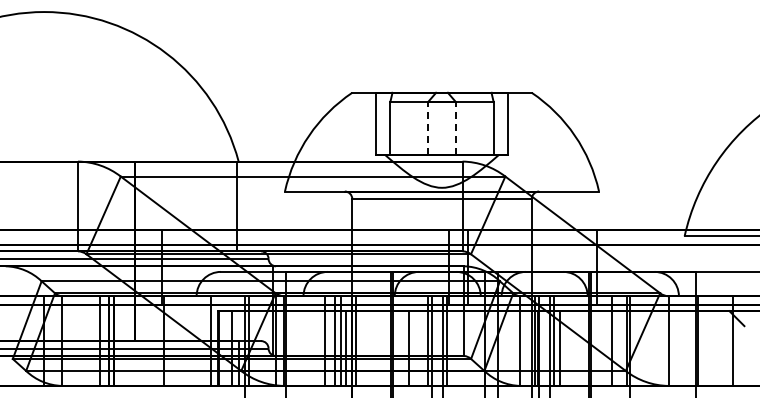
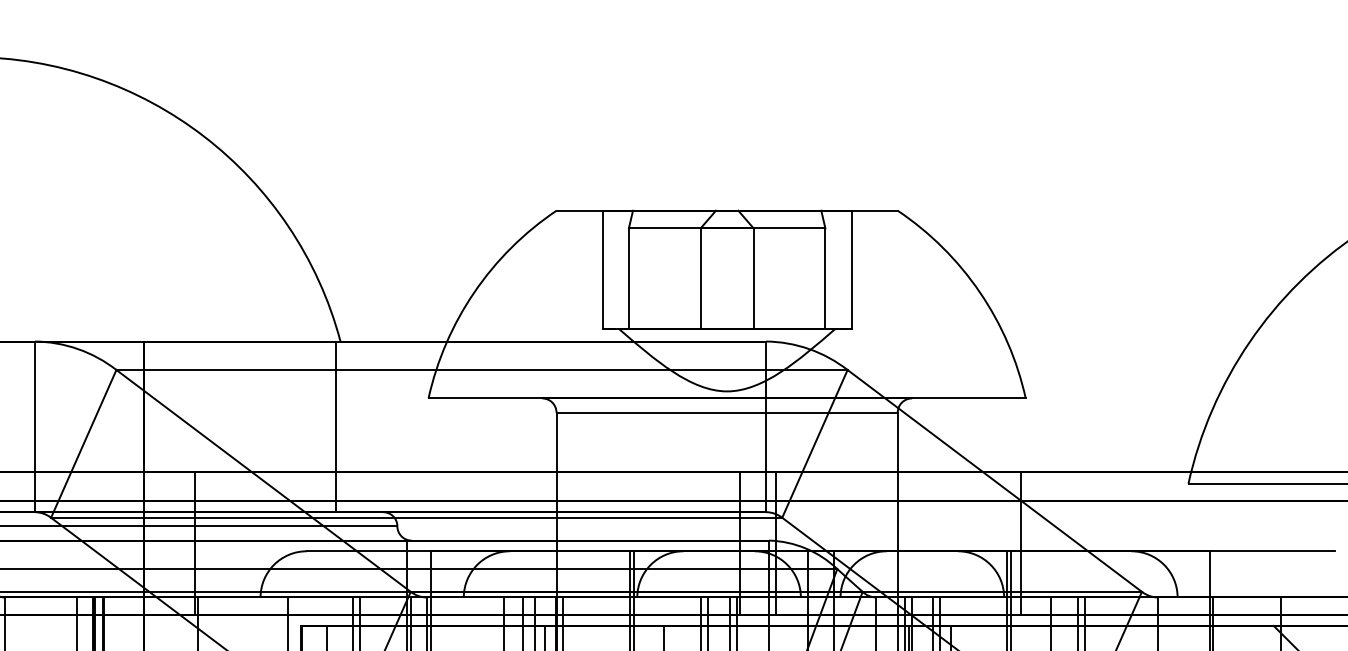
line: (428, 128) -> (701, 278), dashed -> solid
line: (455, 128) -> (752, 278), dashed -> solid

